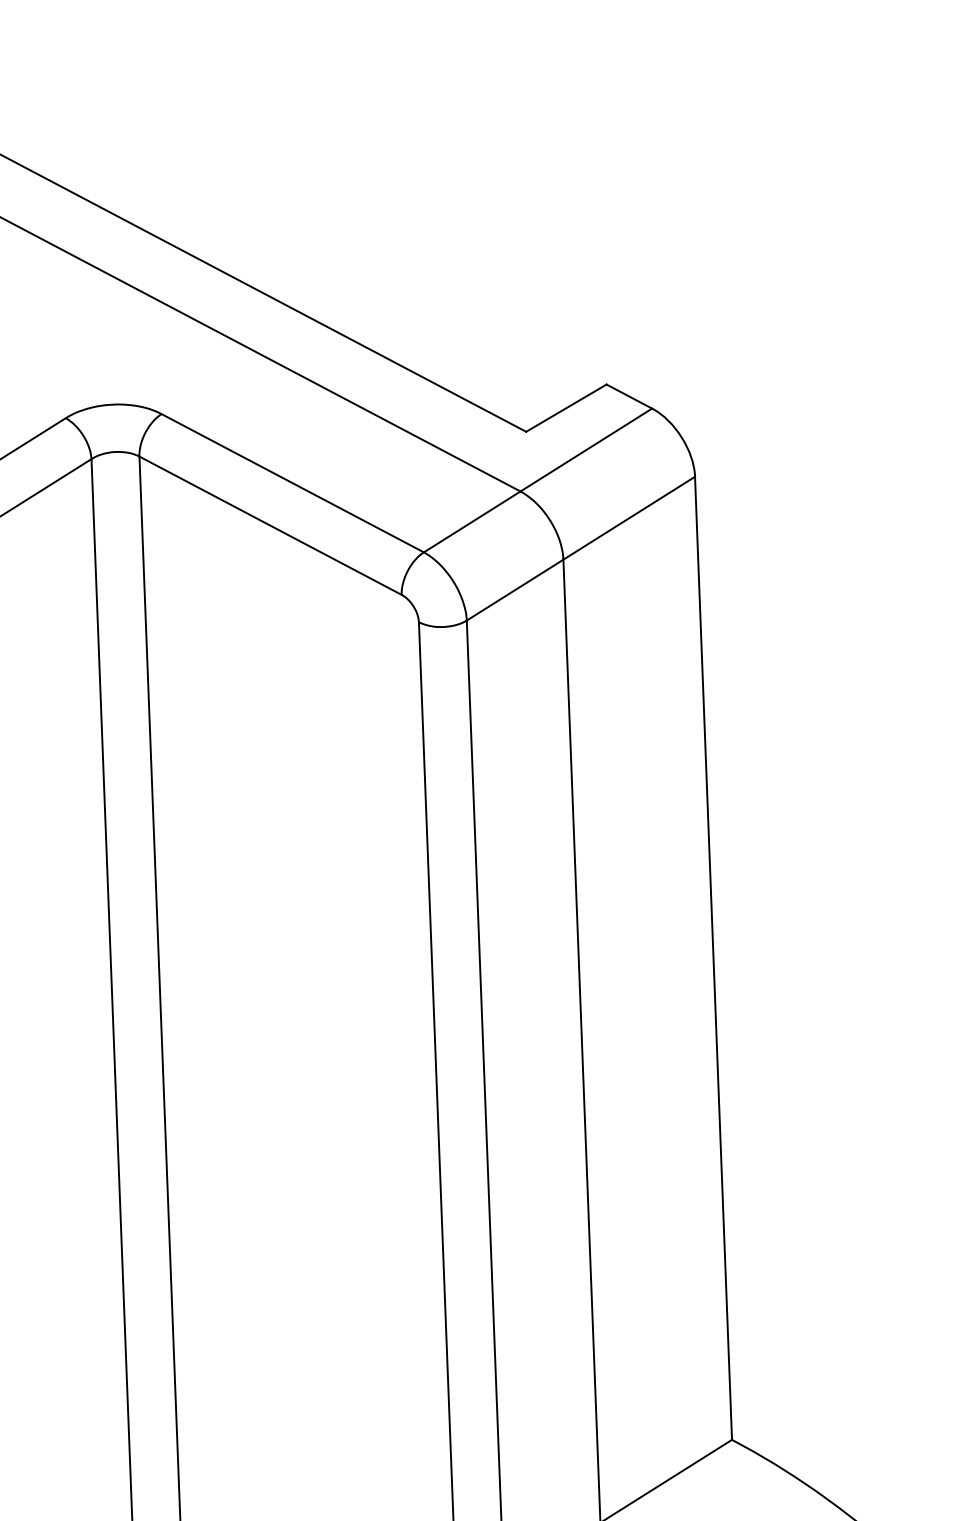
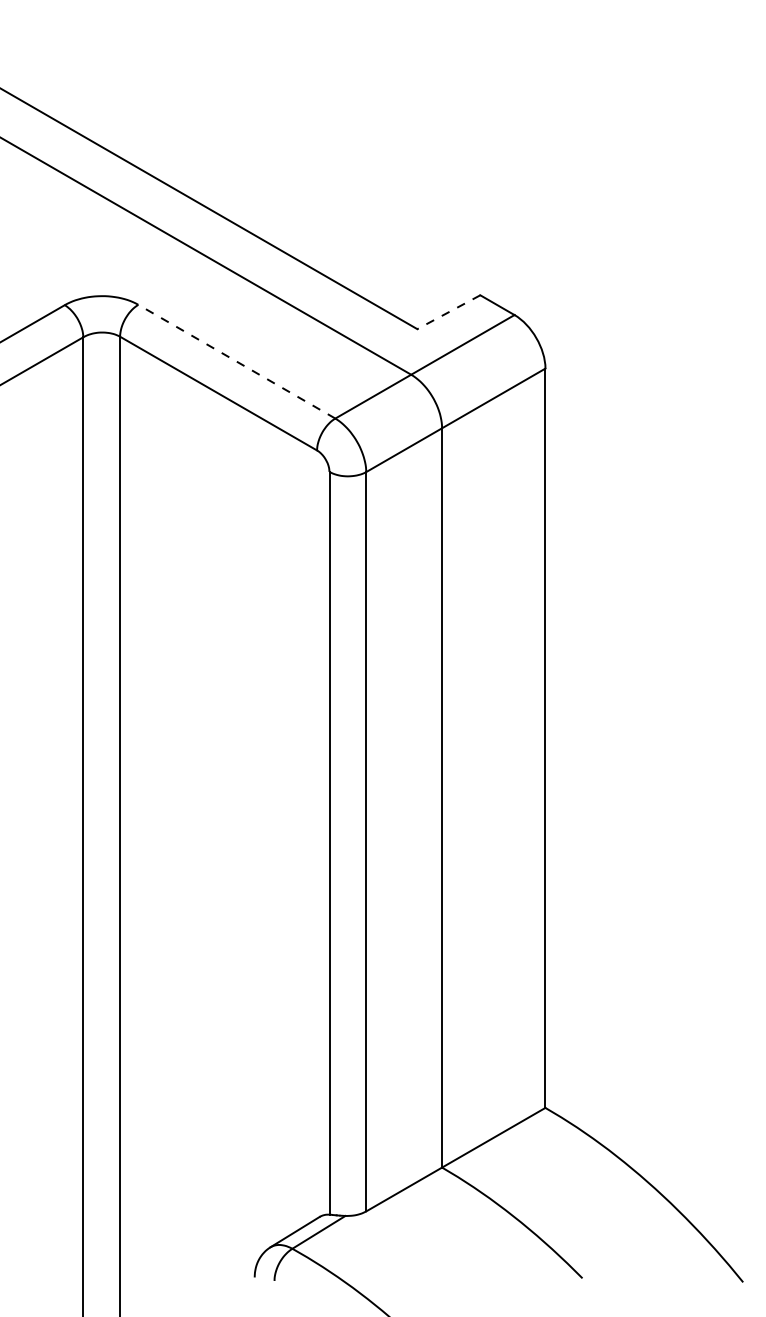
line: (565, 408) -> (448, 312), solid -> dashed
line: (292, 482) -> (236, 361), solid -> dashed

